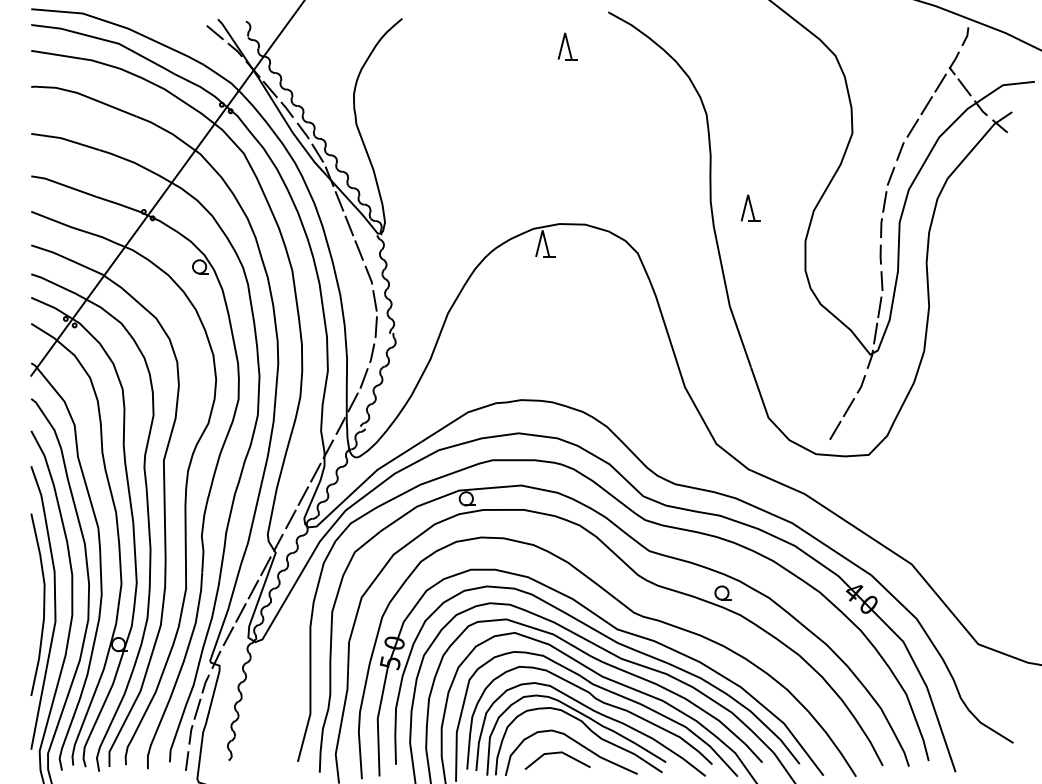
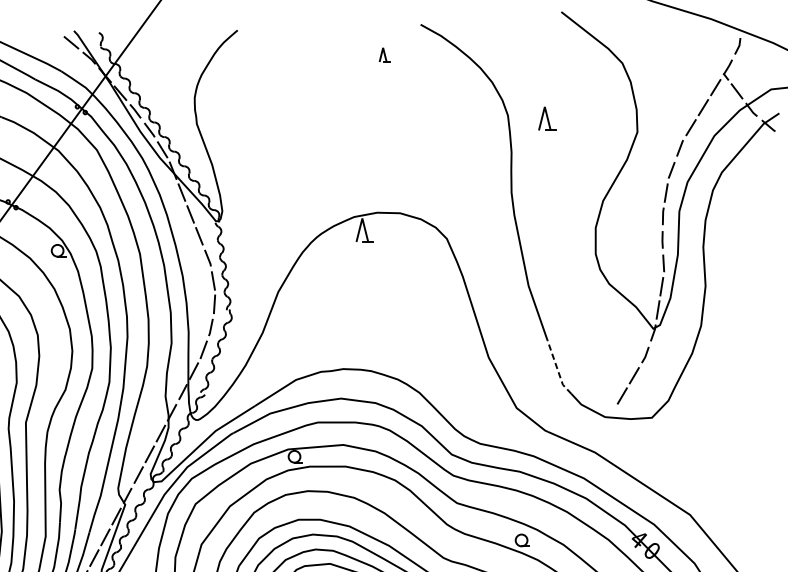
part: (567, 46) -> (384, 55), size x0.6
part: (750, 207) -> (546, 118), moved
line: (762, 400) -> (557, 369), solid -> dashed

